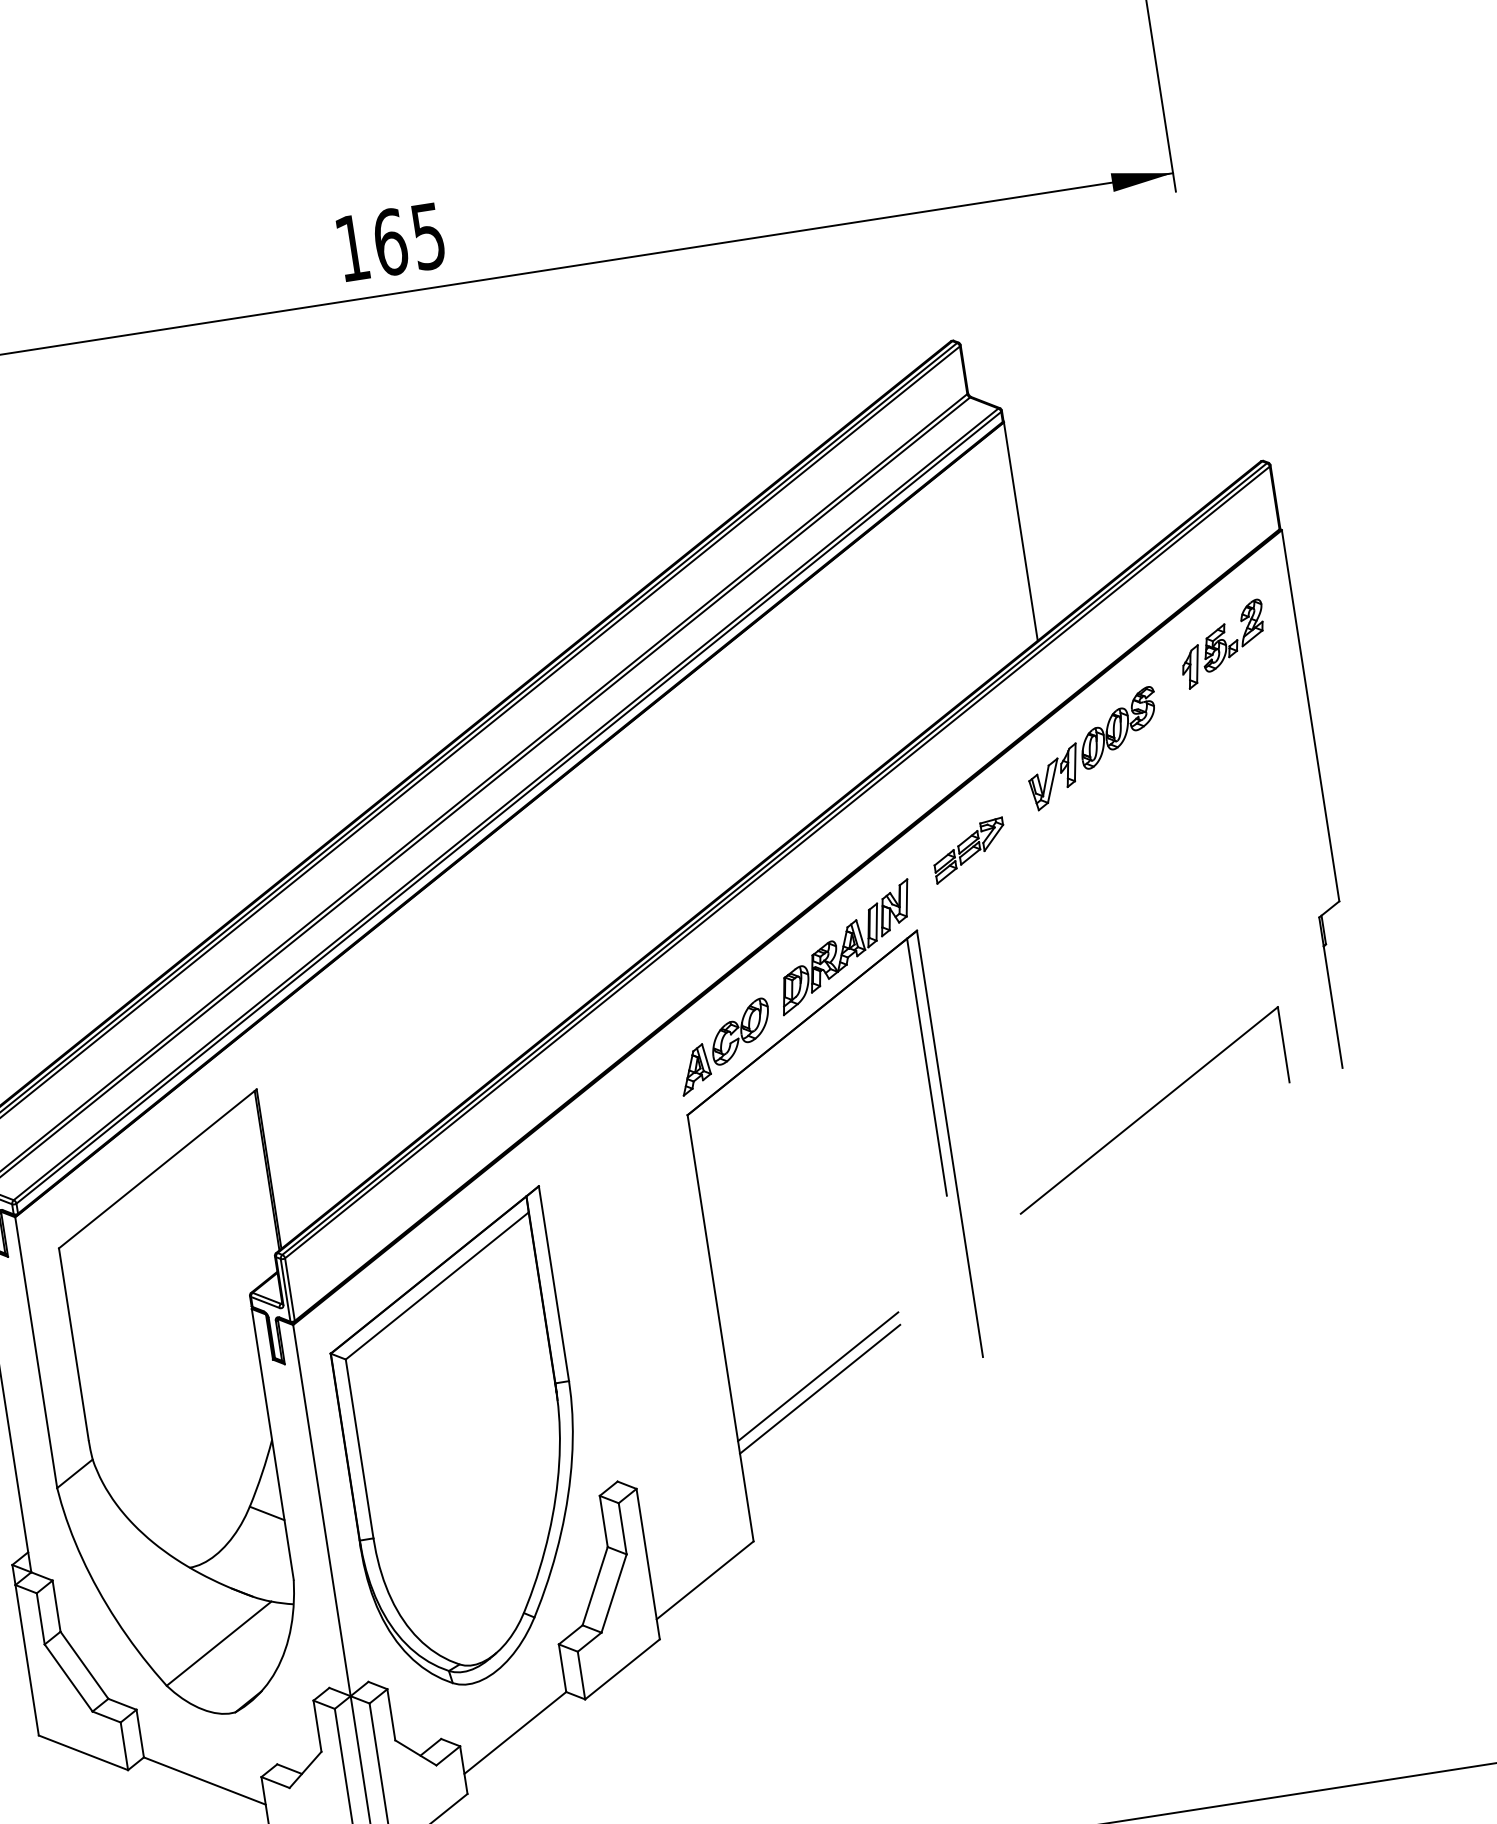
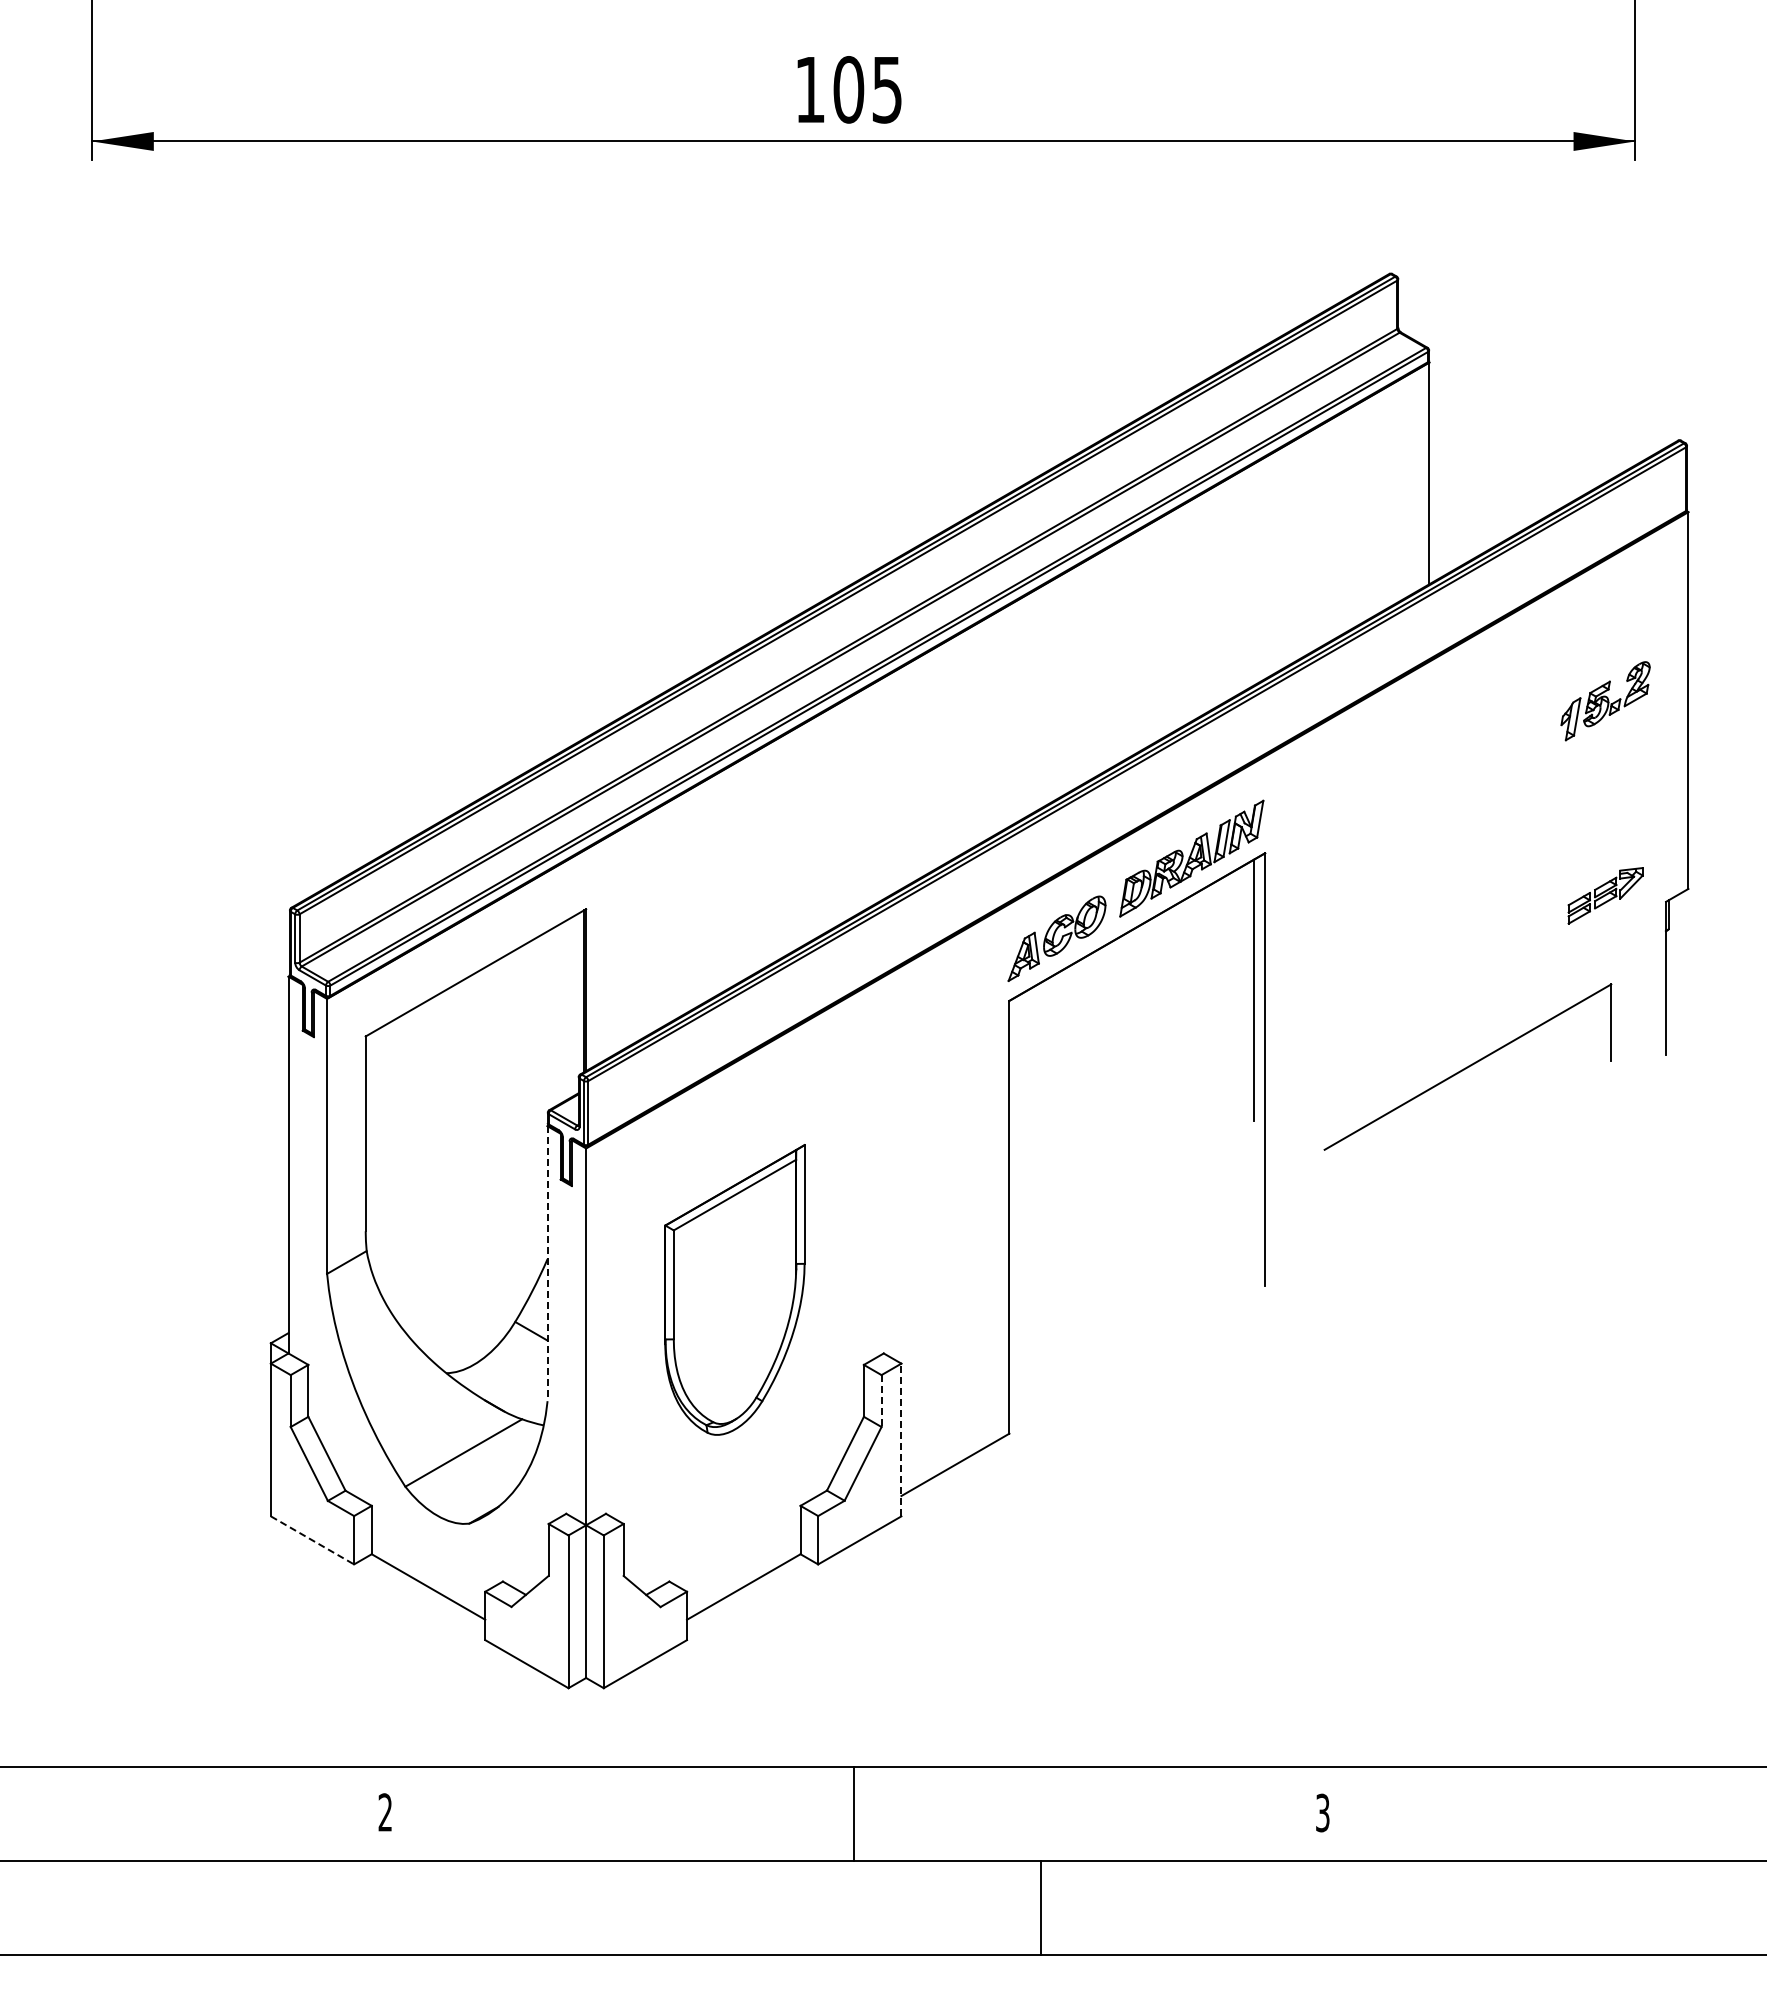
text: (390, 242) -> (848, 89), 165 -> 105
part: (1223, 644) -> (1605, 701), moved
part: (1092, 748) -> (1467, 699), removed
part: (969, 850) -> (1605, 895), moved
line: (817, 1375) -> (1098, 1279), removed
line: (819, 1388) -> (1098, 1292), removed
part: (460, 1441) -> (734, 1289), size x0.6
line: (272, 1445) -> (547, 1264), solid -> dashed
line: (622, 1529) -> (881, 1401), solid -> dashed
line: (648, 1563) -> (901, 1439), solid -> dashed
line: (83, 1752) -> (312, 1540), solid -> dashed

